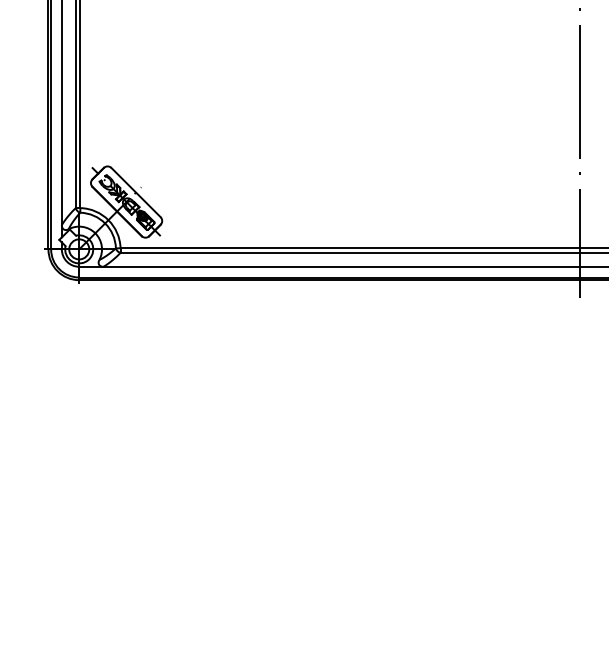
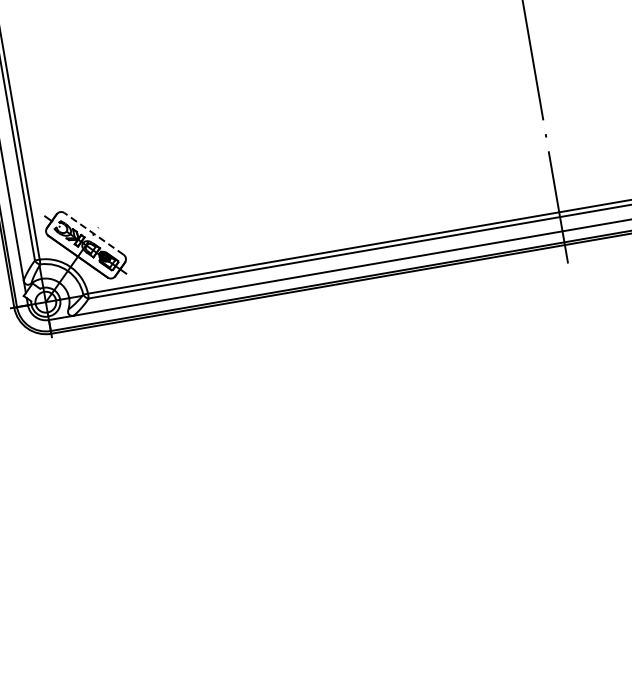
line: (136, 192) -> (94, 233), solid -> dashed

